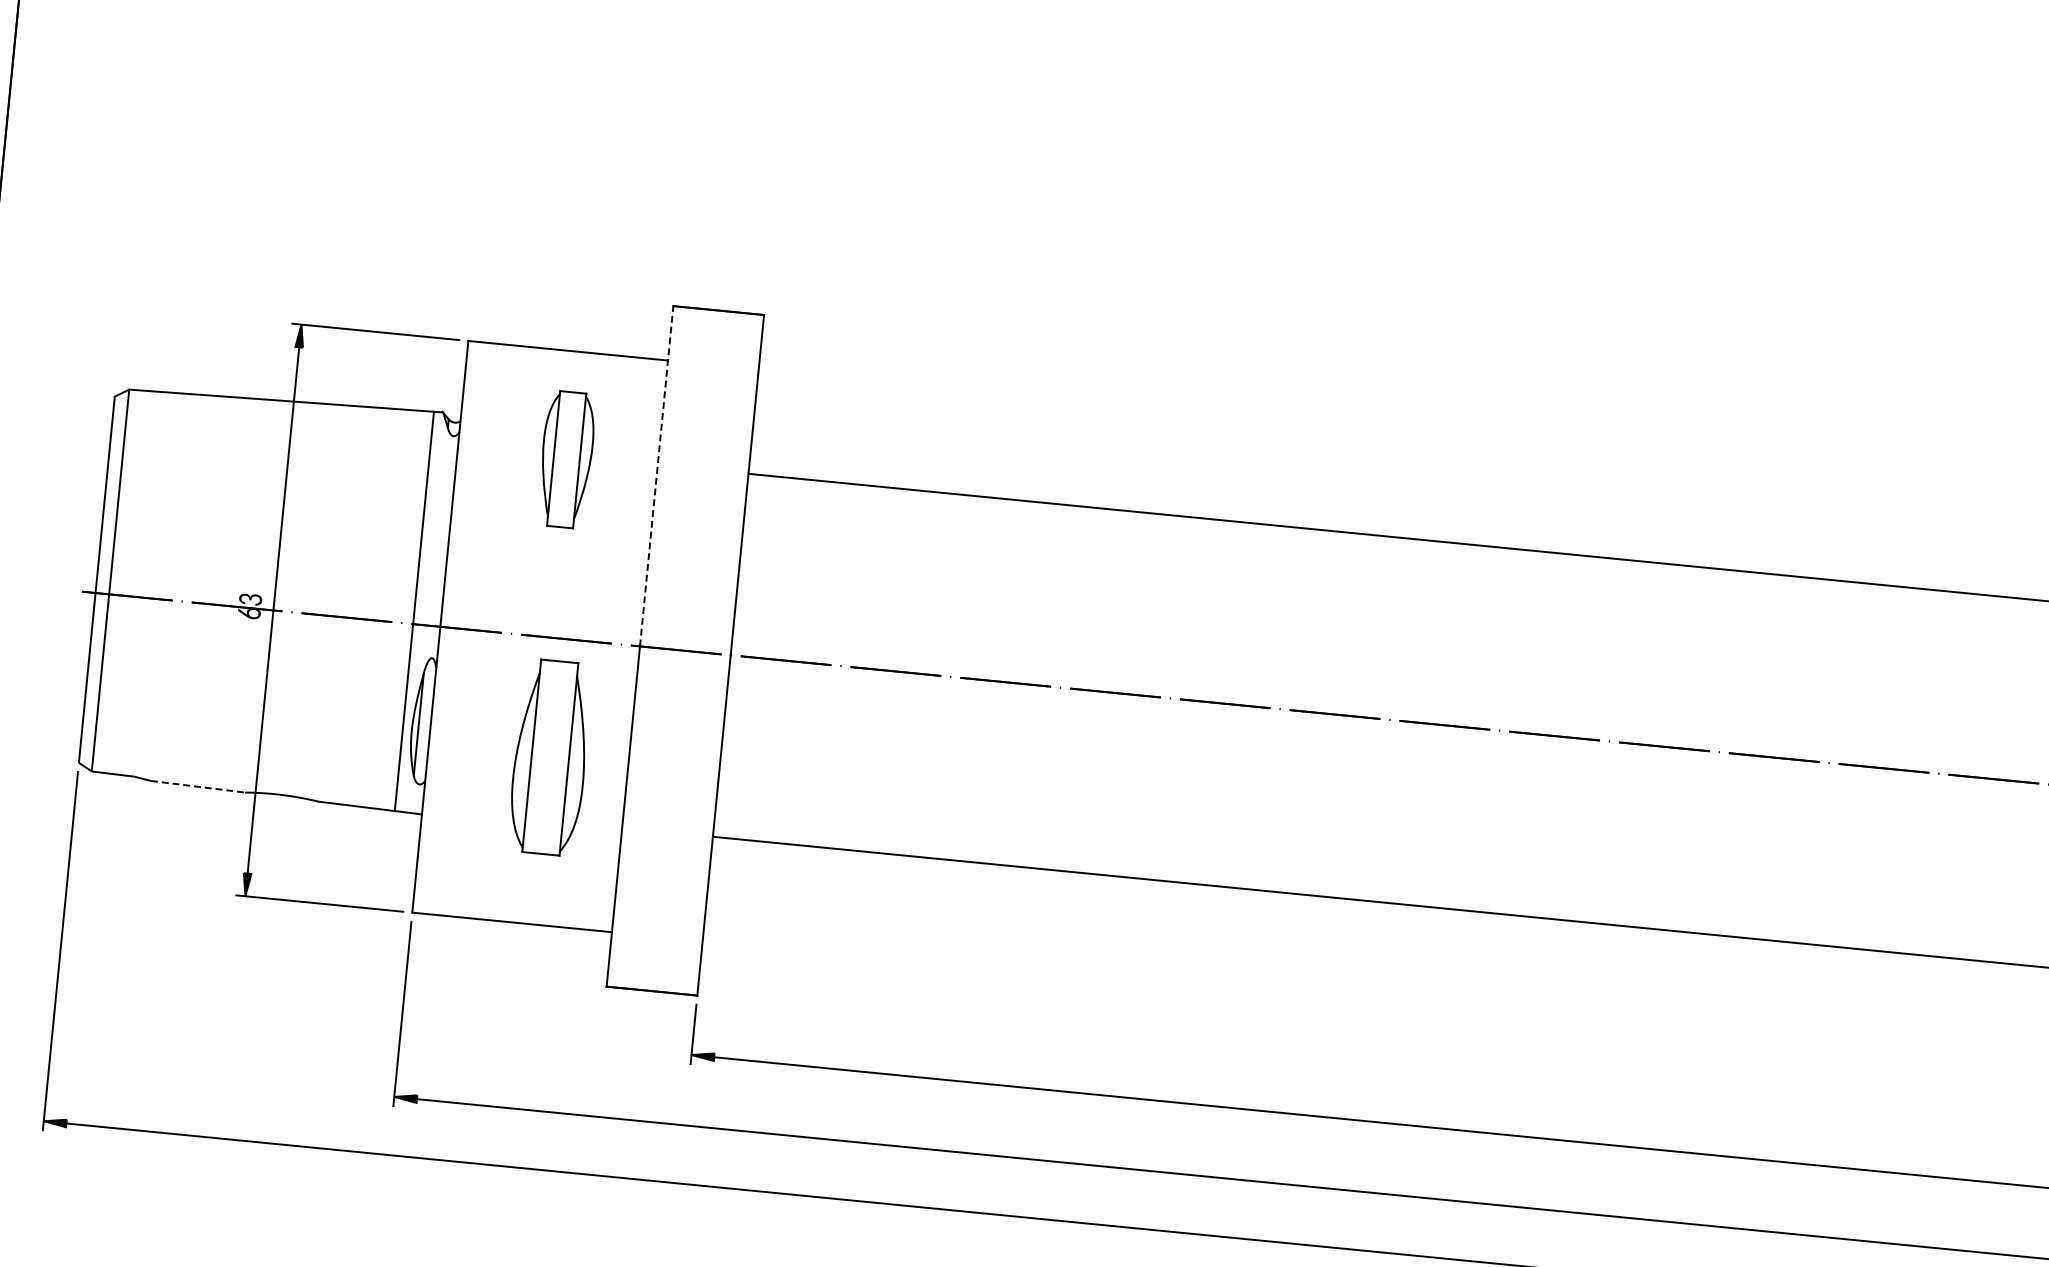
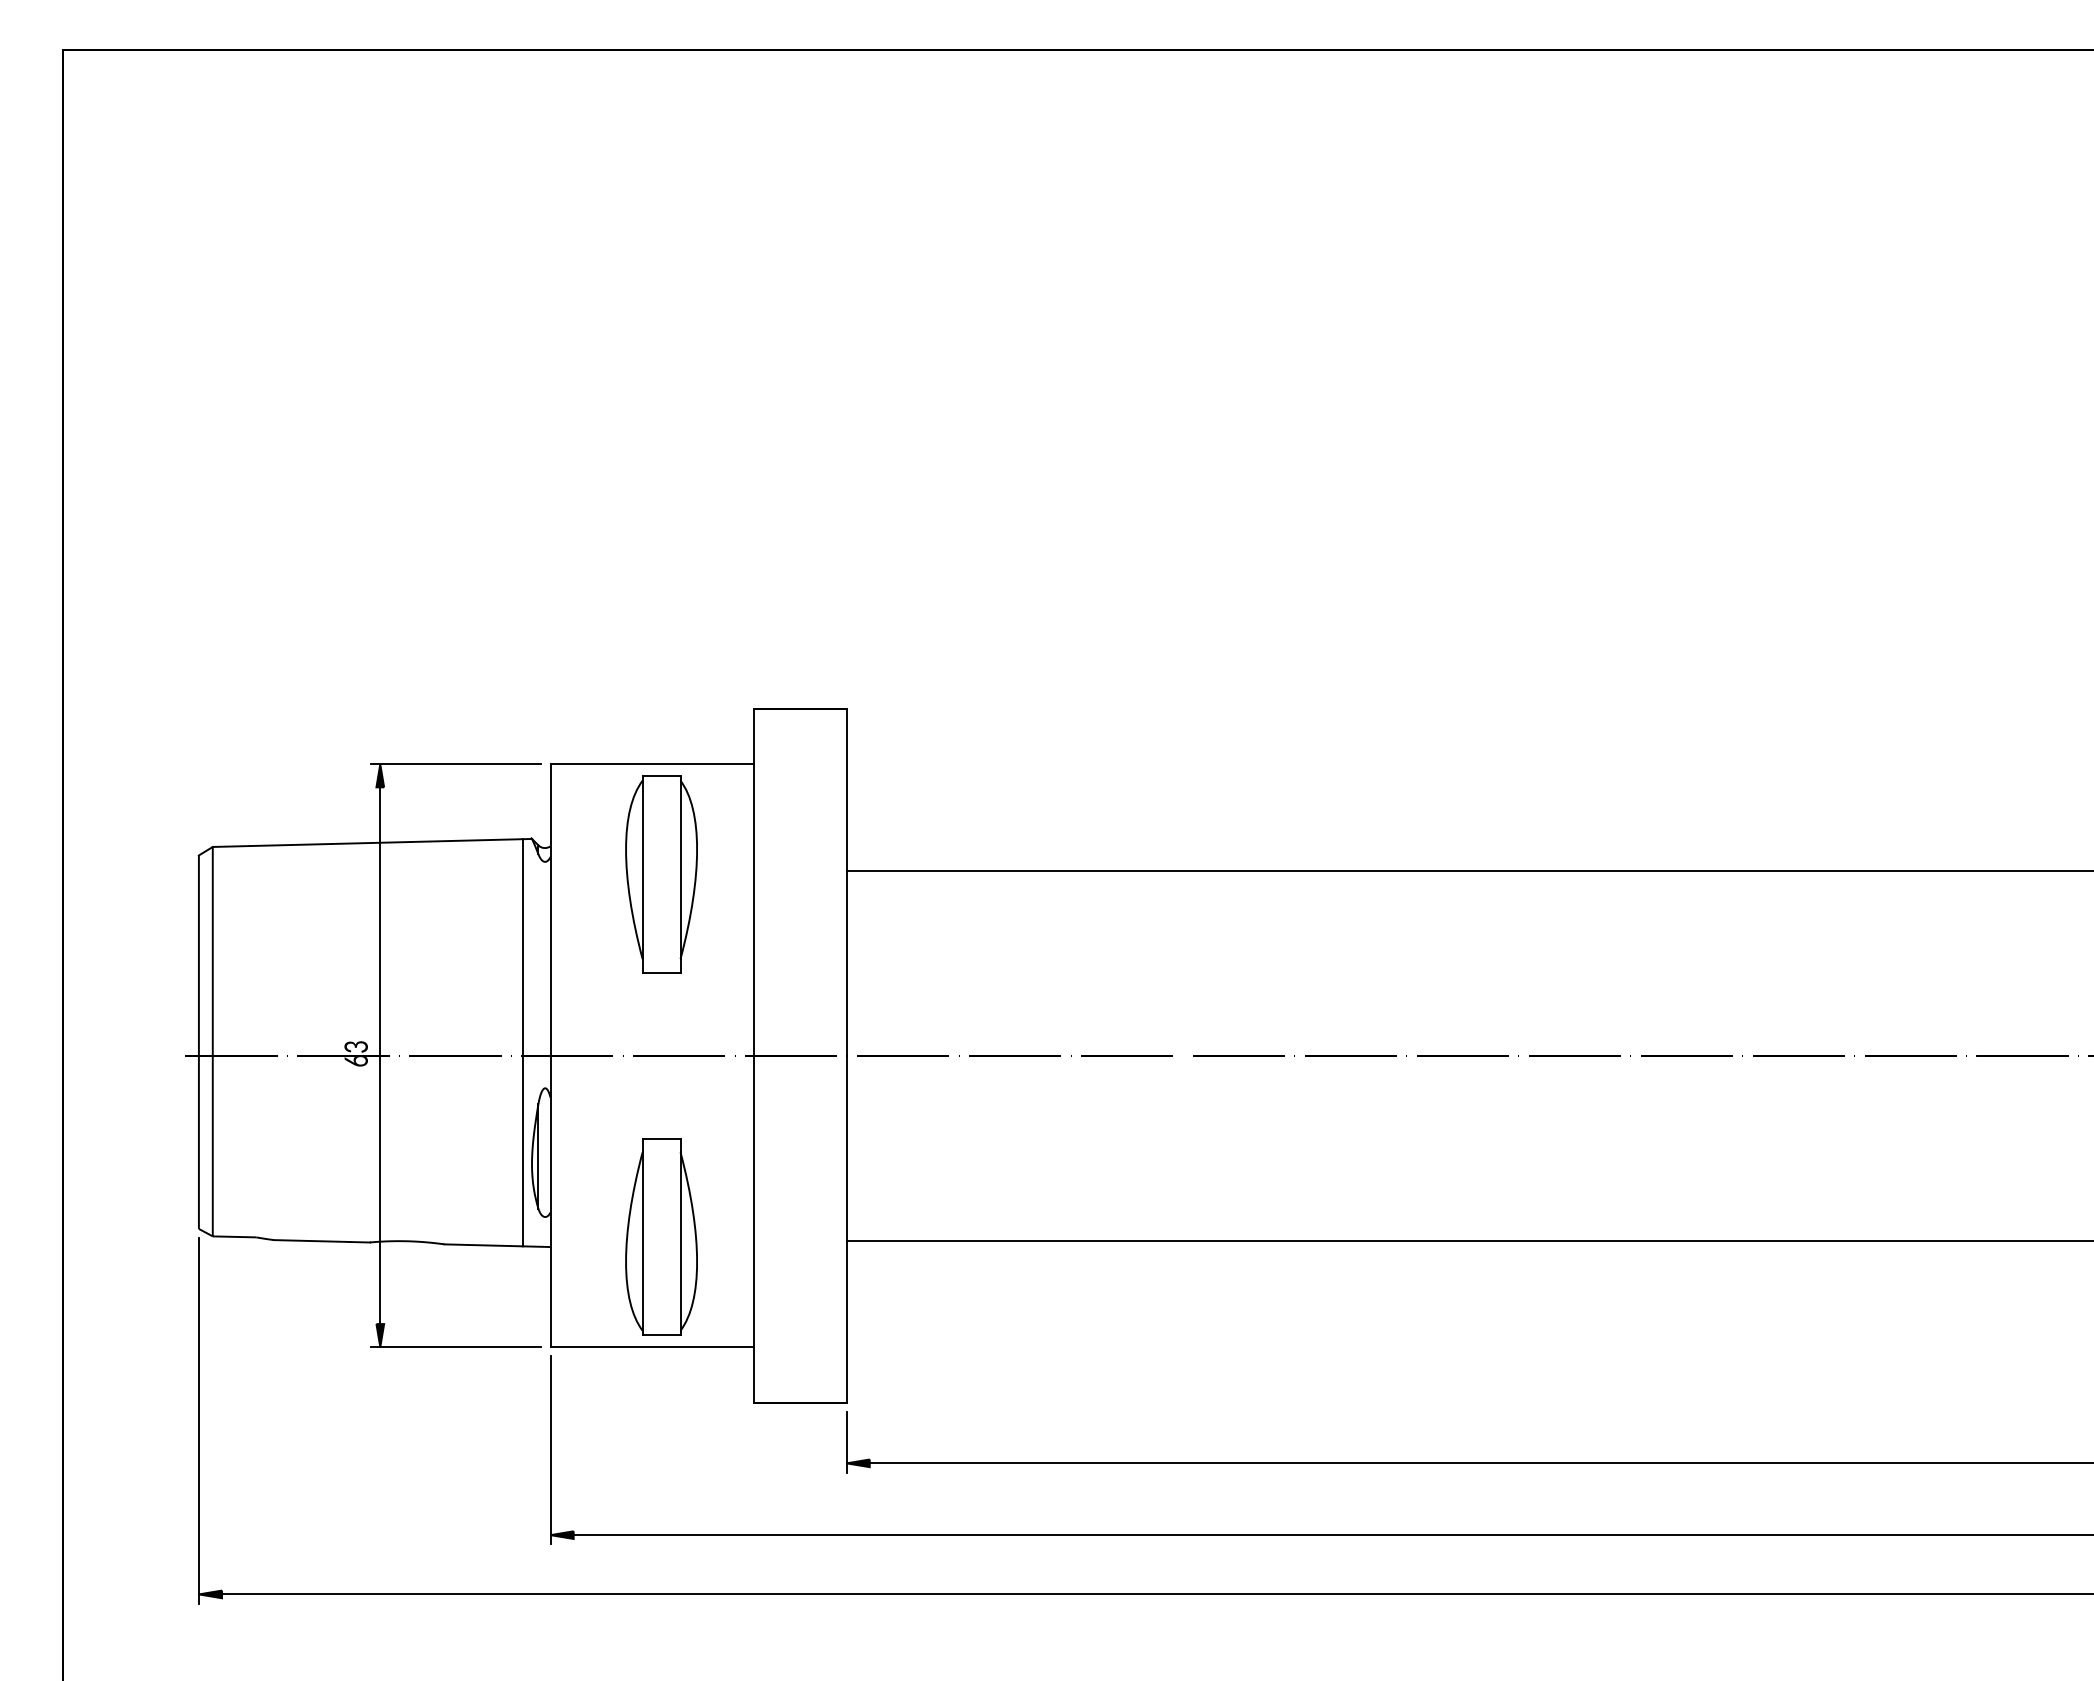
part: (566, 459) -> (661, 874), size x1.43
line: (657, 476) -> (754, 882), dashed -> solid
part: (550, 757) -> (661, 1236), moved
line: (198, 787) -> (322, 1241), dashed -> solid

